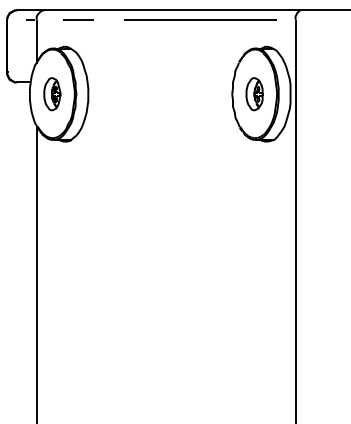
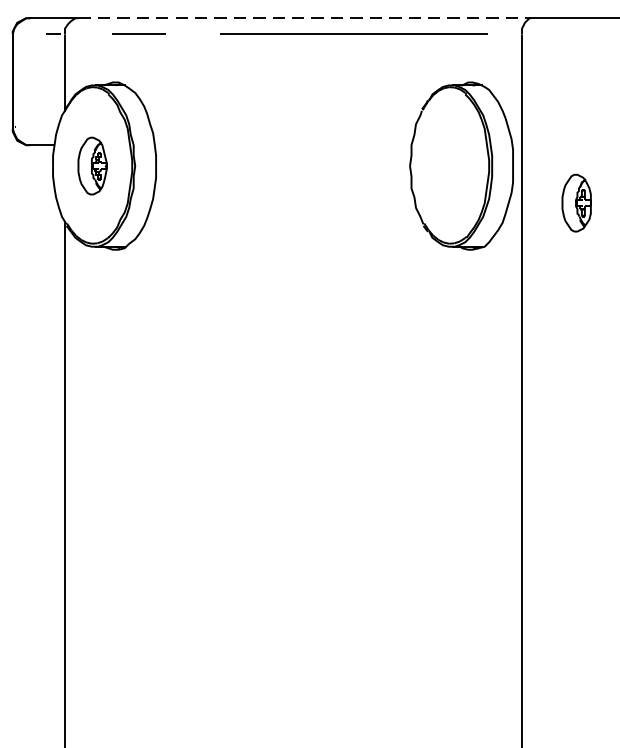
line: (173, 10) -> (306, 18), solid -> dashed
part: (254, 94) -> (576, 203), moved

